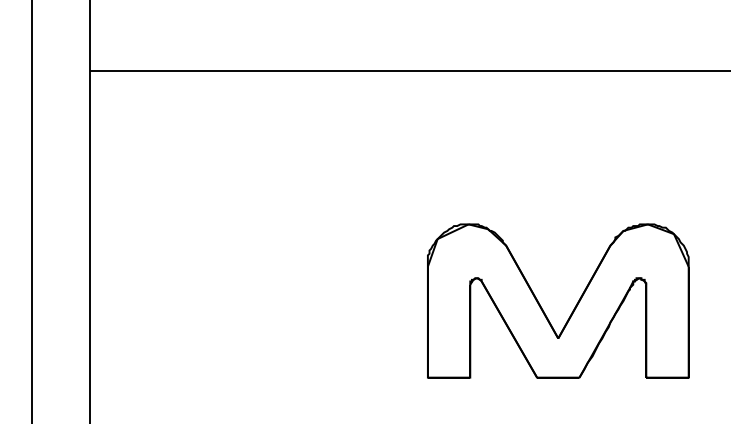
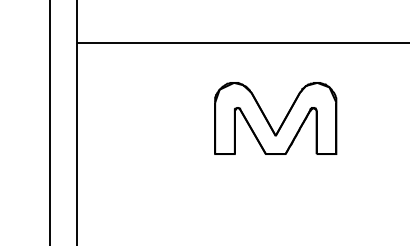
part: (544, 309) -> (269, 122), moved

